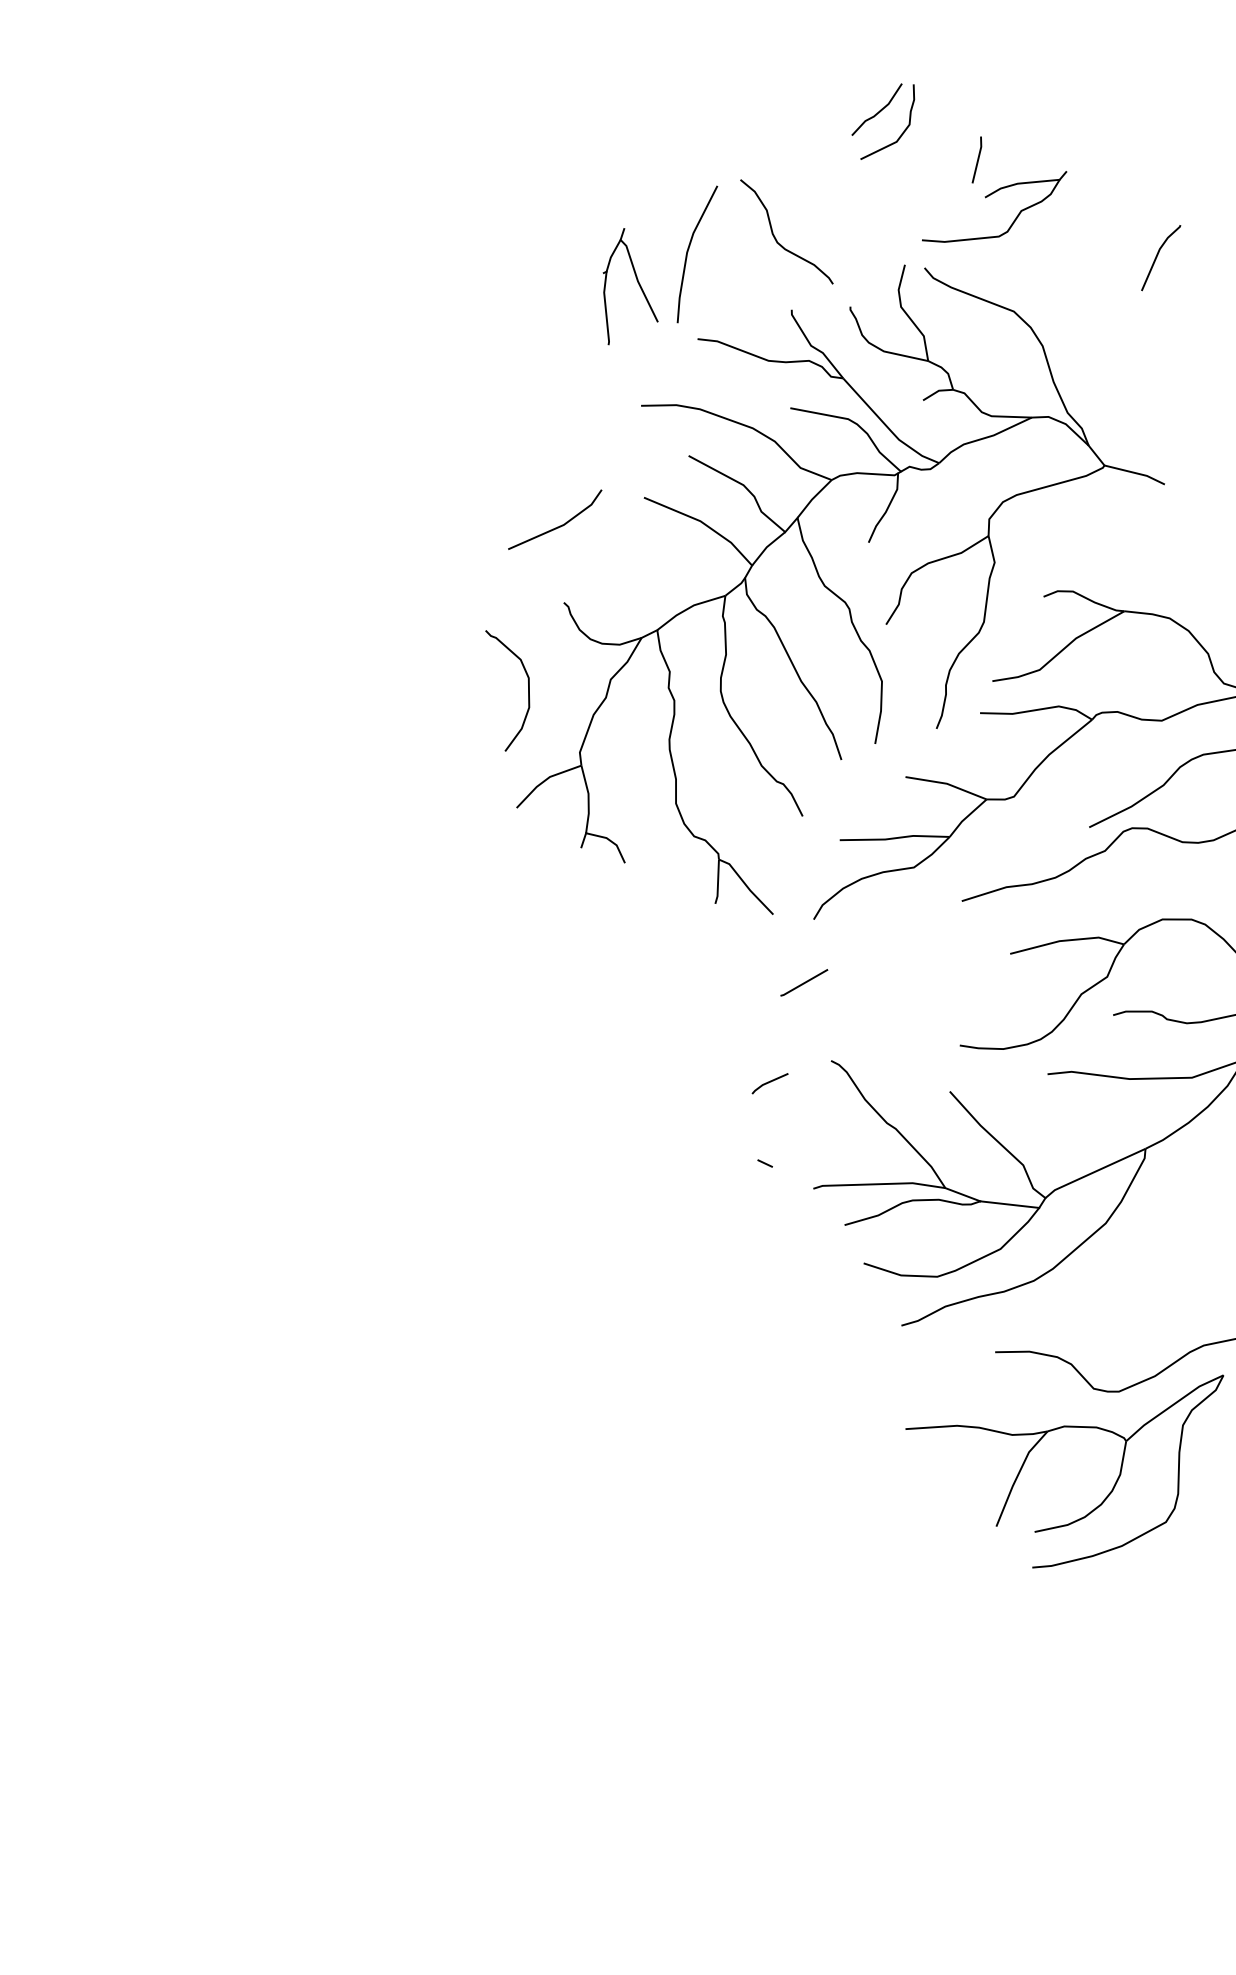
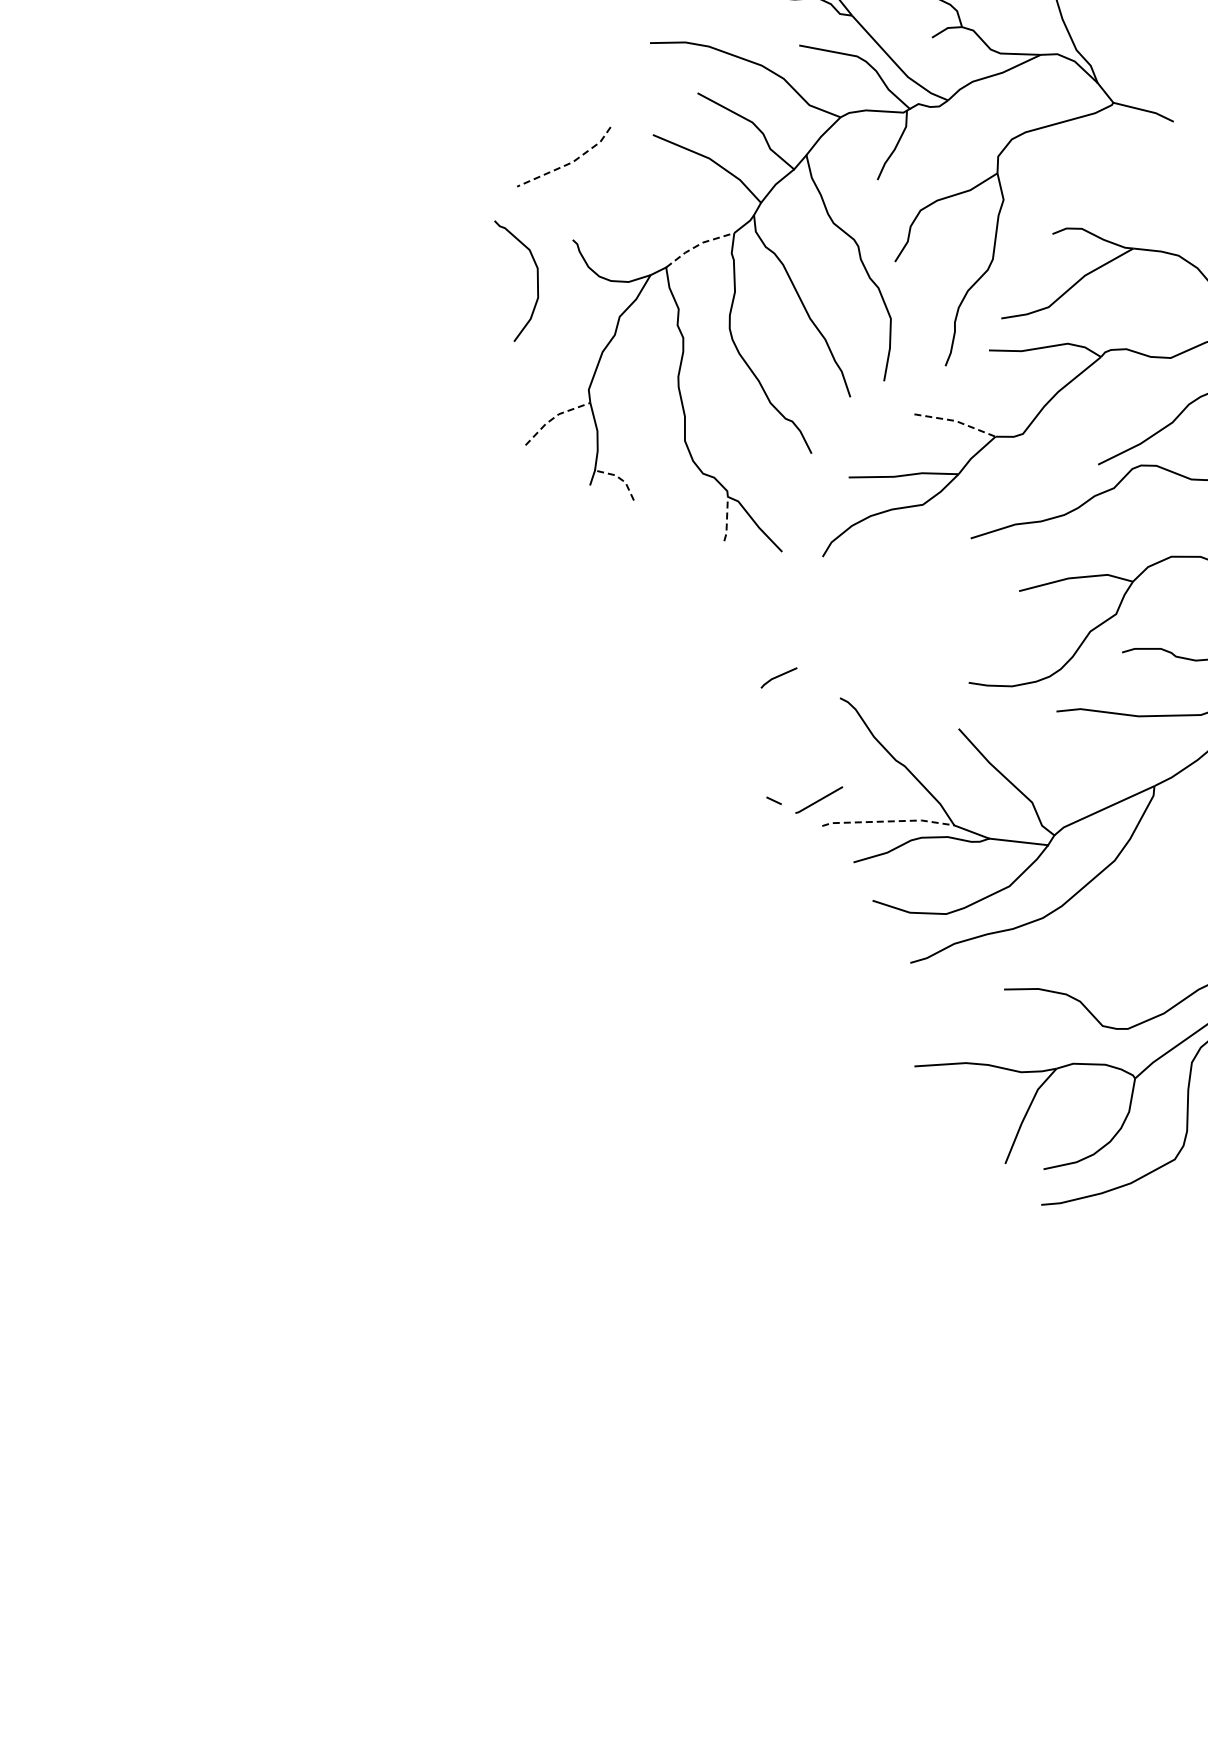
line: (561, 526) -> (570, 163), solid -> dashed
line: (689, 608) -> (698, 245), solid -> dashed
curve: (528, 690) -> (537, 280), moved
line: (545, 780) -> (554, 417), solid -> dashed
line: (947, 783) -> (956, 420), solid -> dashed
line: (610, 840) -> (619, 477), solid -> dashed
line: (718, 882) -> (727, 519), solid -> dashed
line: (804, 982) -> (819, 799), moved
line: (769, 1082) -> (778, 676), moved
line: (880, 1184) -> (889, 821), solid -> dashed

